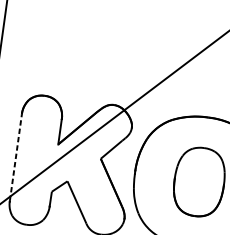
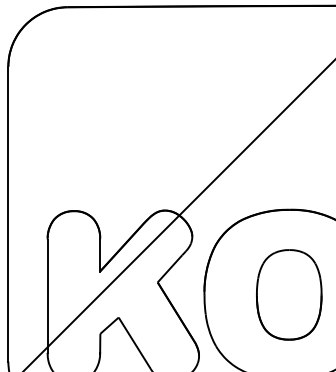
line: (15, 157) -> (47, 296), dashed -> solid

